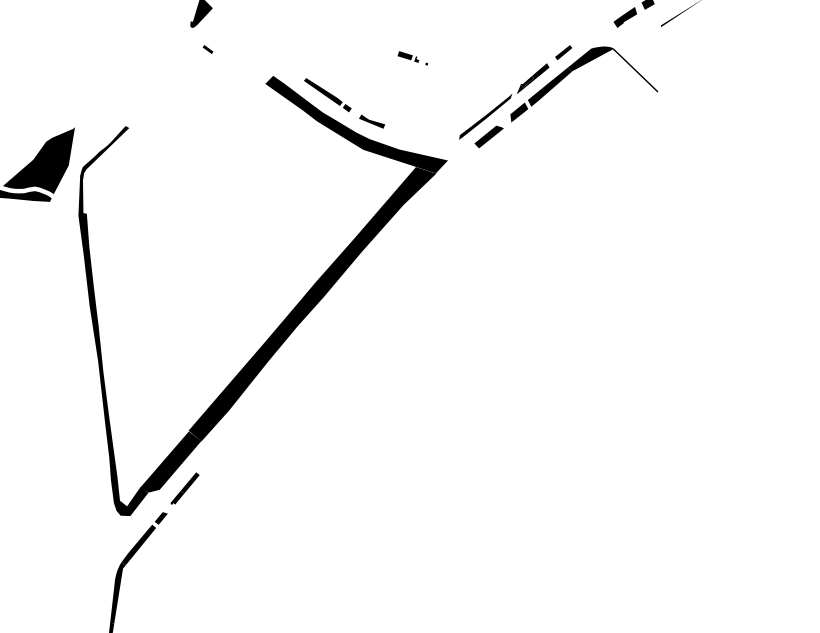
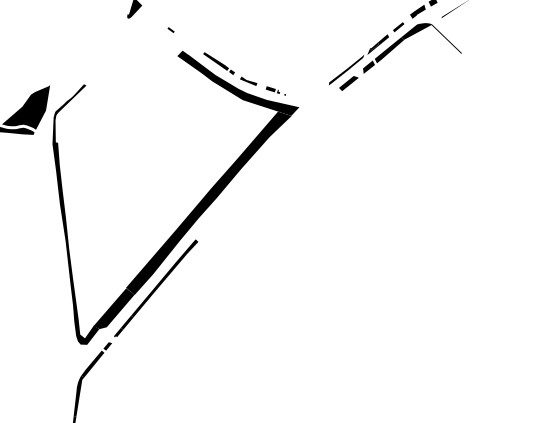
part: (207, 48) -> (170, 29), moved
part: (412, 57) -> (275, 90), moved
part: (552, 88) -> (391, 51), moved
fill: (246, 416) -> (164, 278), added

